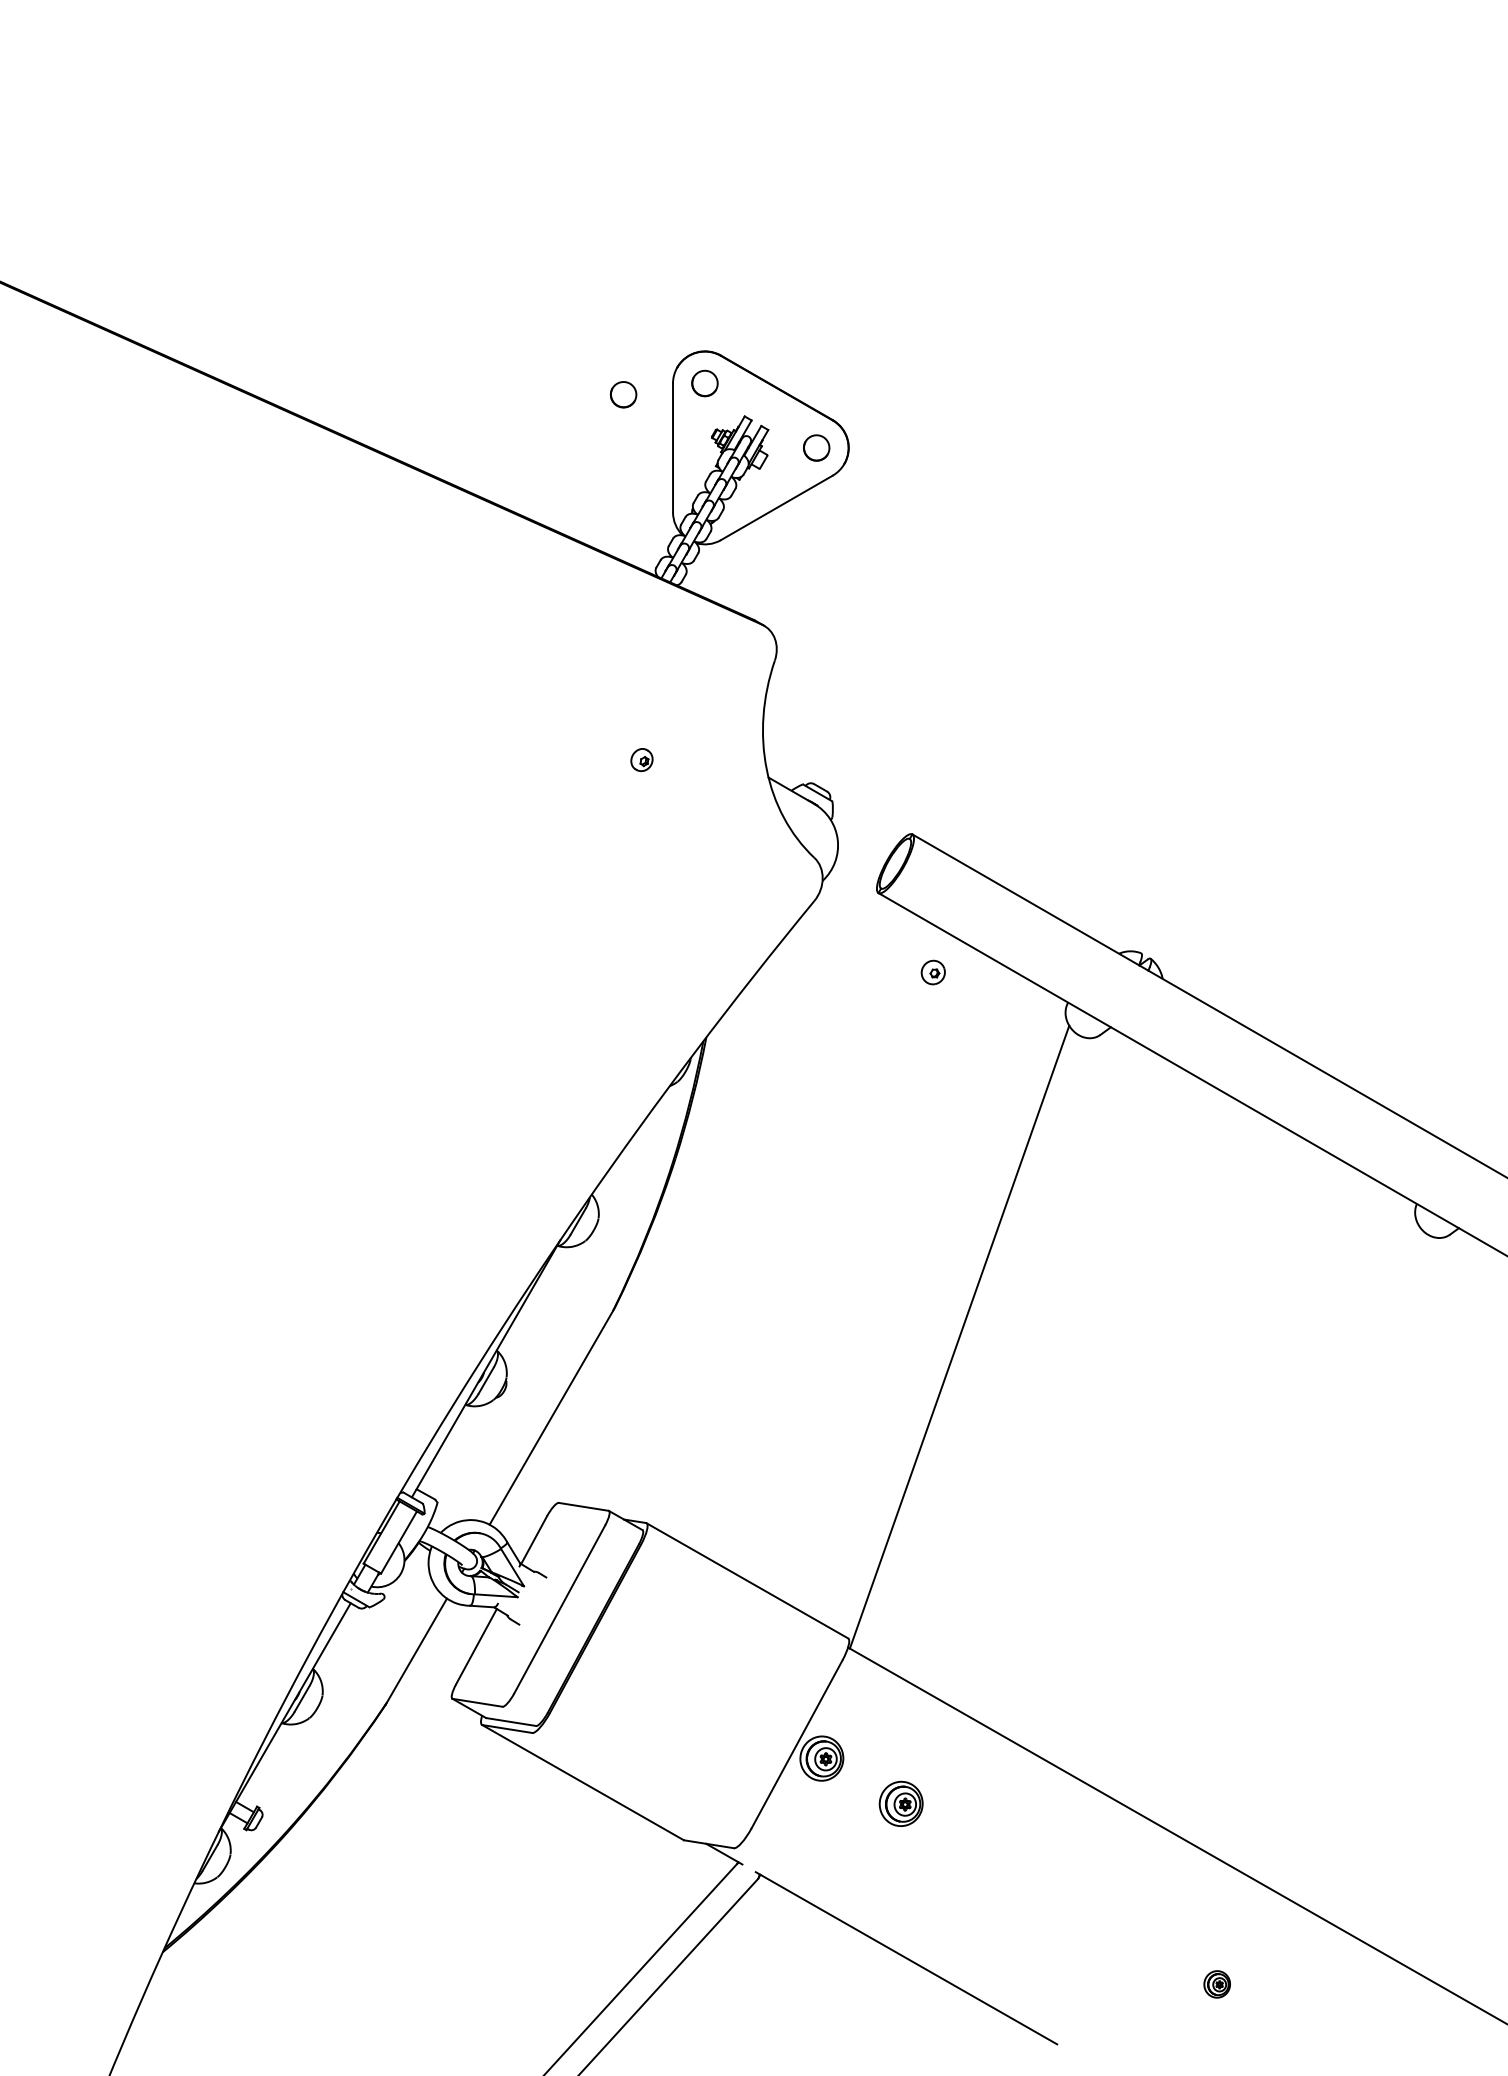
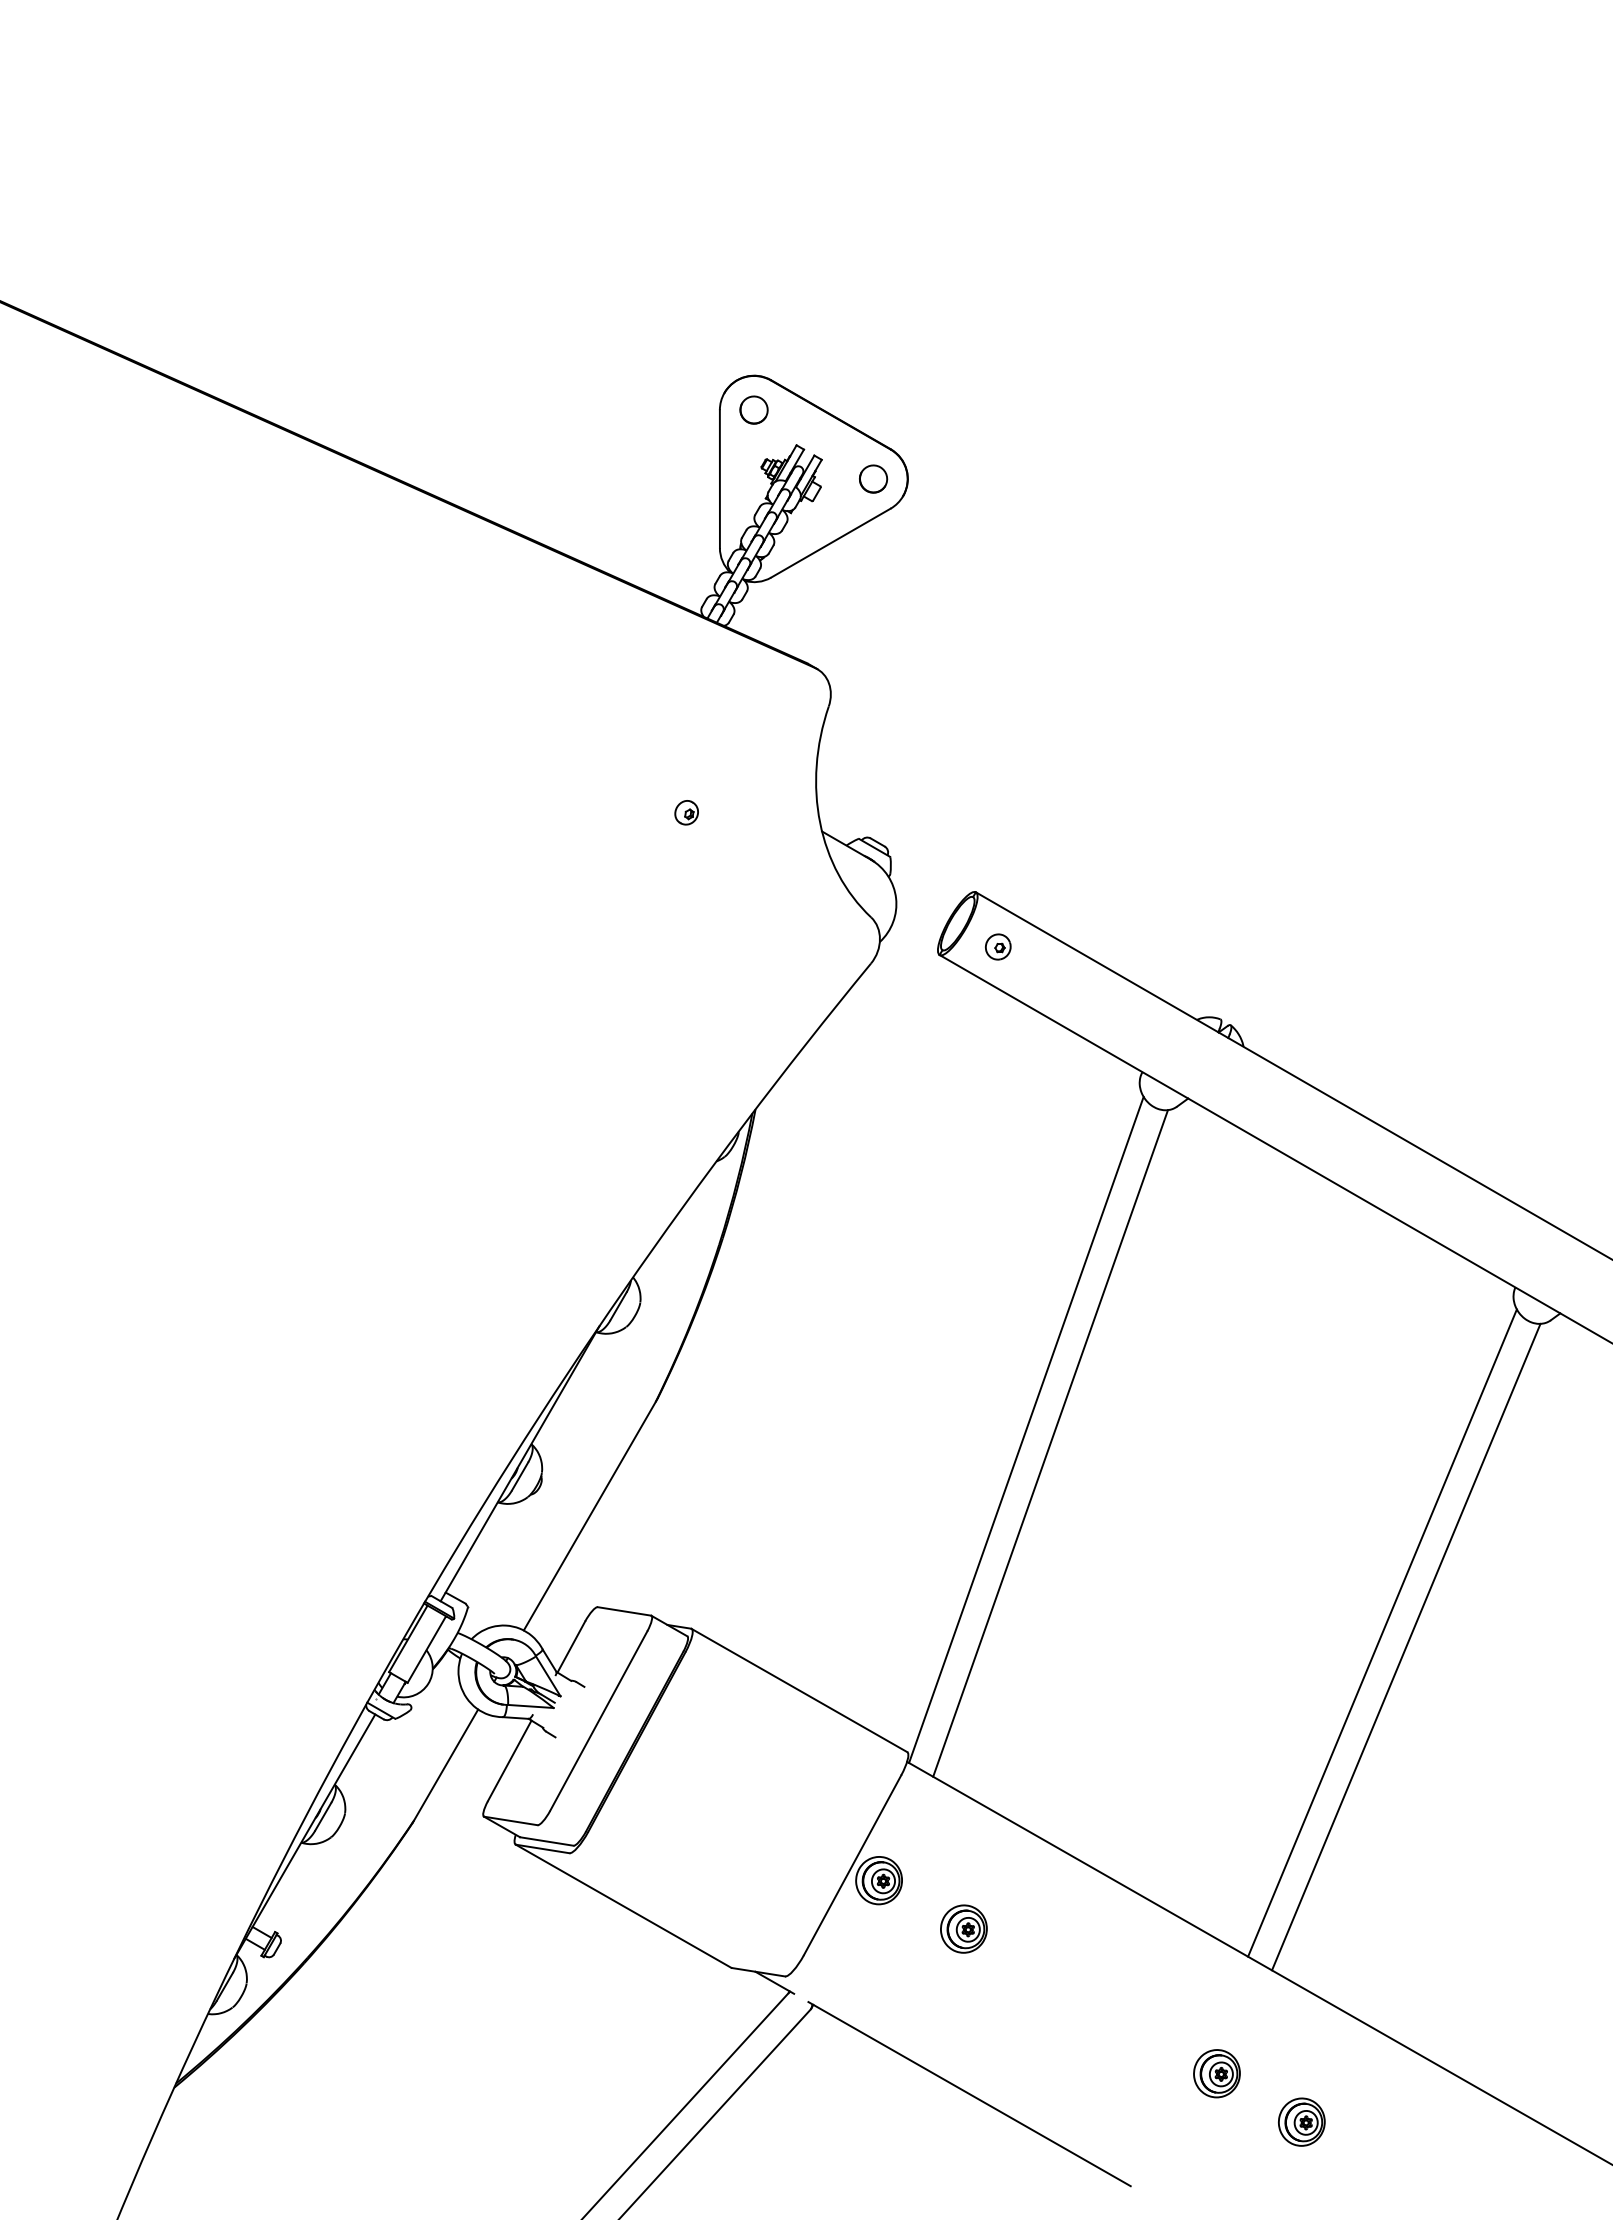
part: (623, 394) -> (666, 421), removed
part: (933, 972) -> (998, 946), moved
line: (982, 1349) -> (1050, 1443), added
line: (1292, 1526) -> (1382, 1632), added
line: (1315, 1539) -> (1406, 1646), added
part: (1137, 1938) -> (1216, 2073), added
part: (1216, 1983) -> (1301, 2121), size x1.67

